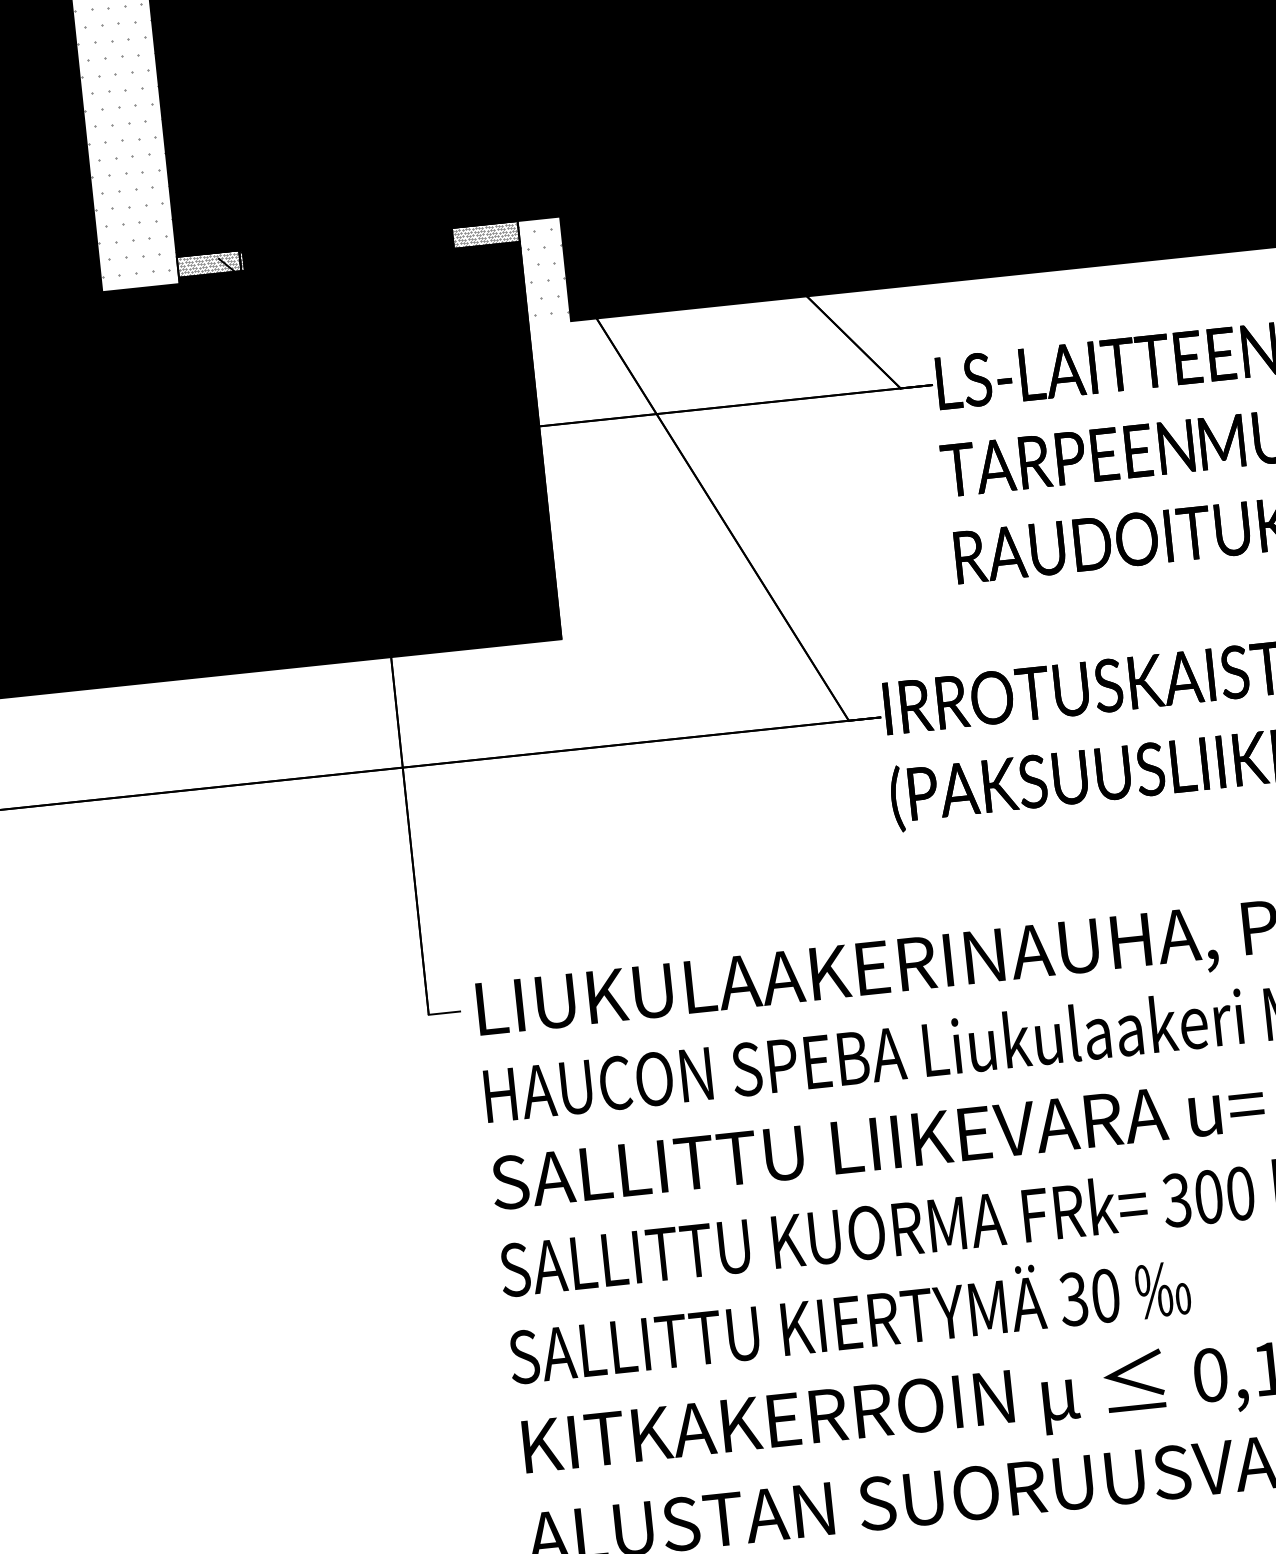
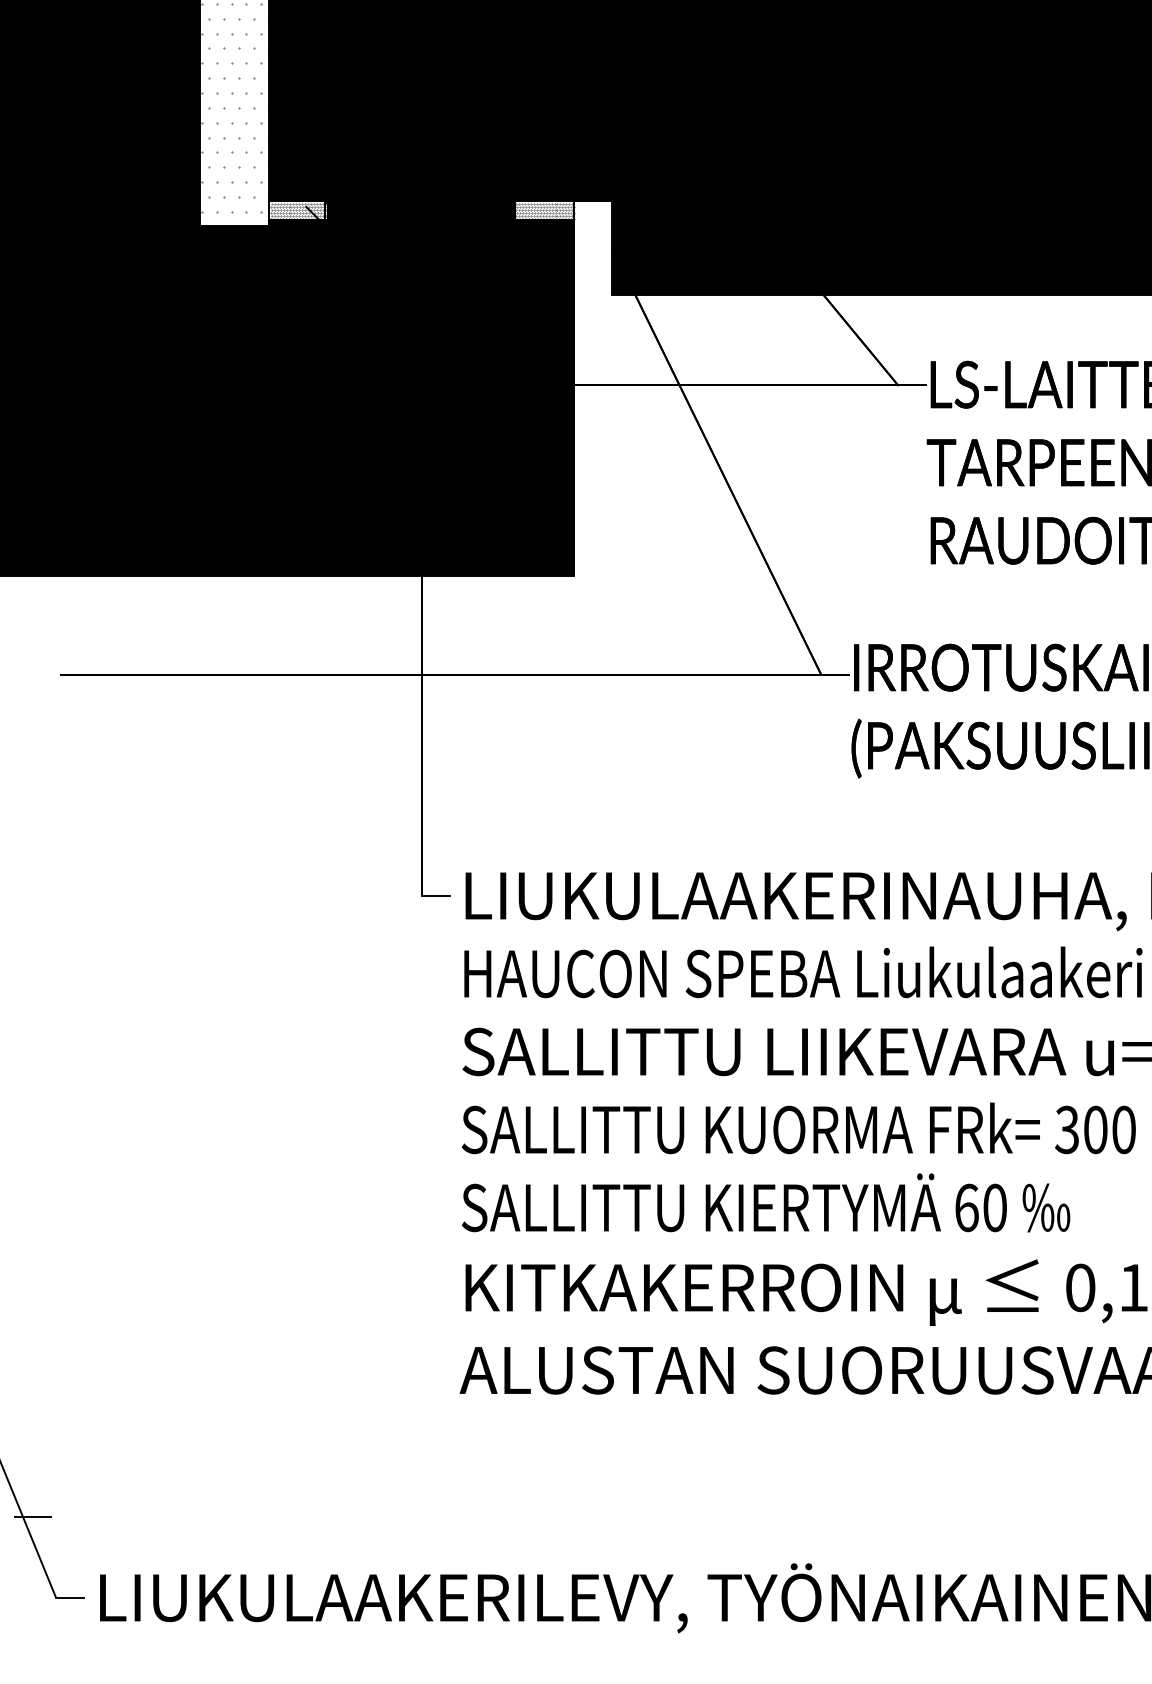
hatch: (546, 271) -> (595, 248), removed
text: (1073, 1298) -> (966, 1207), 30 -> 60

